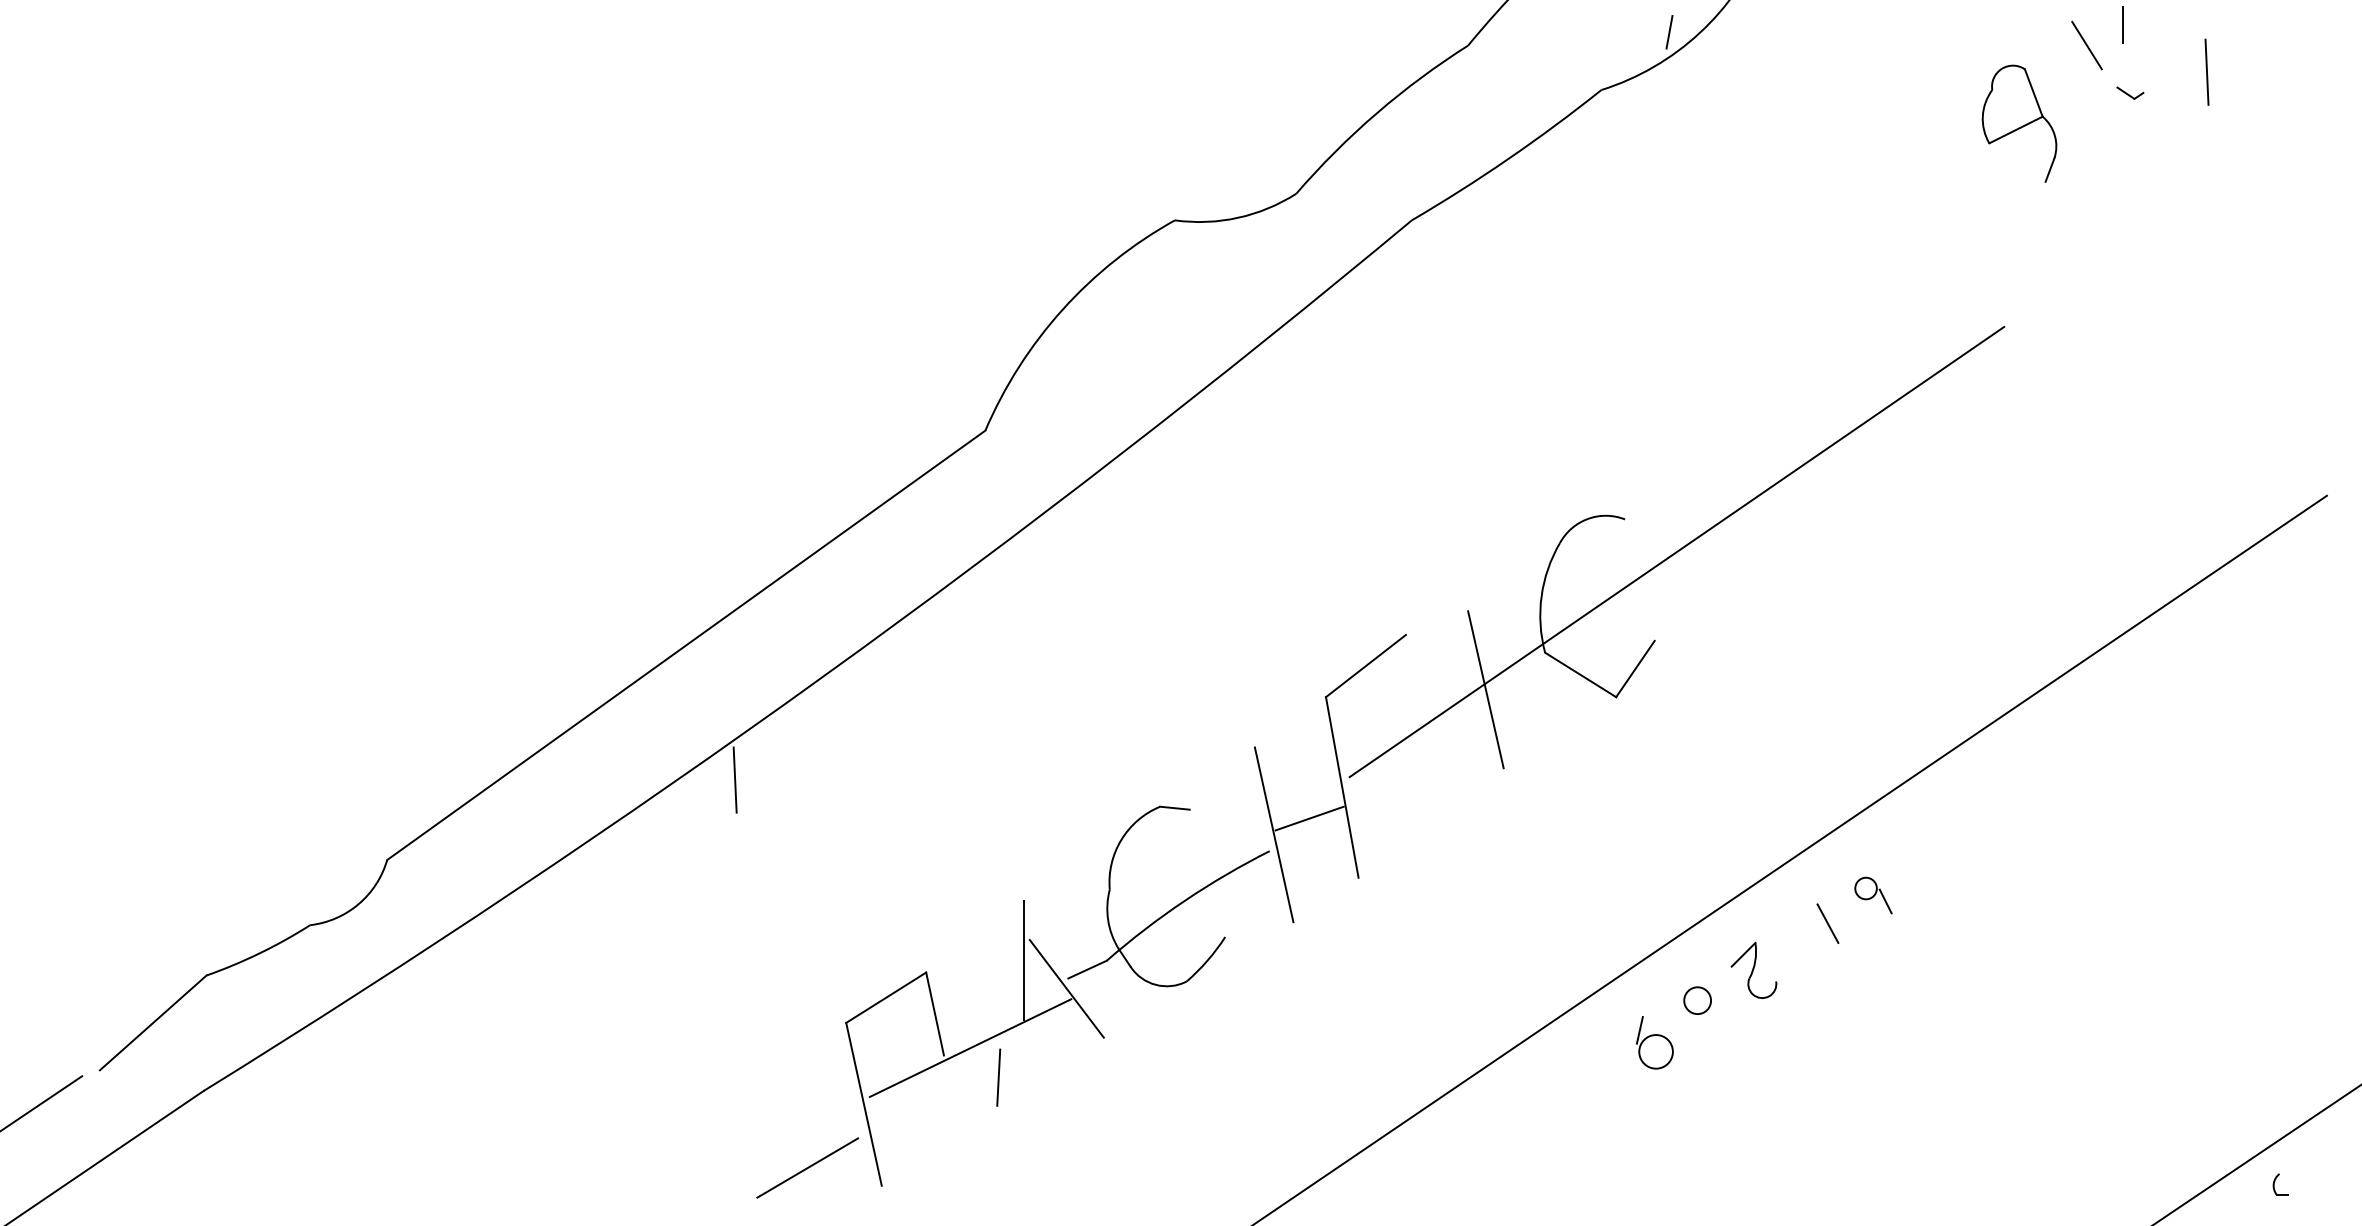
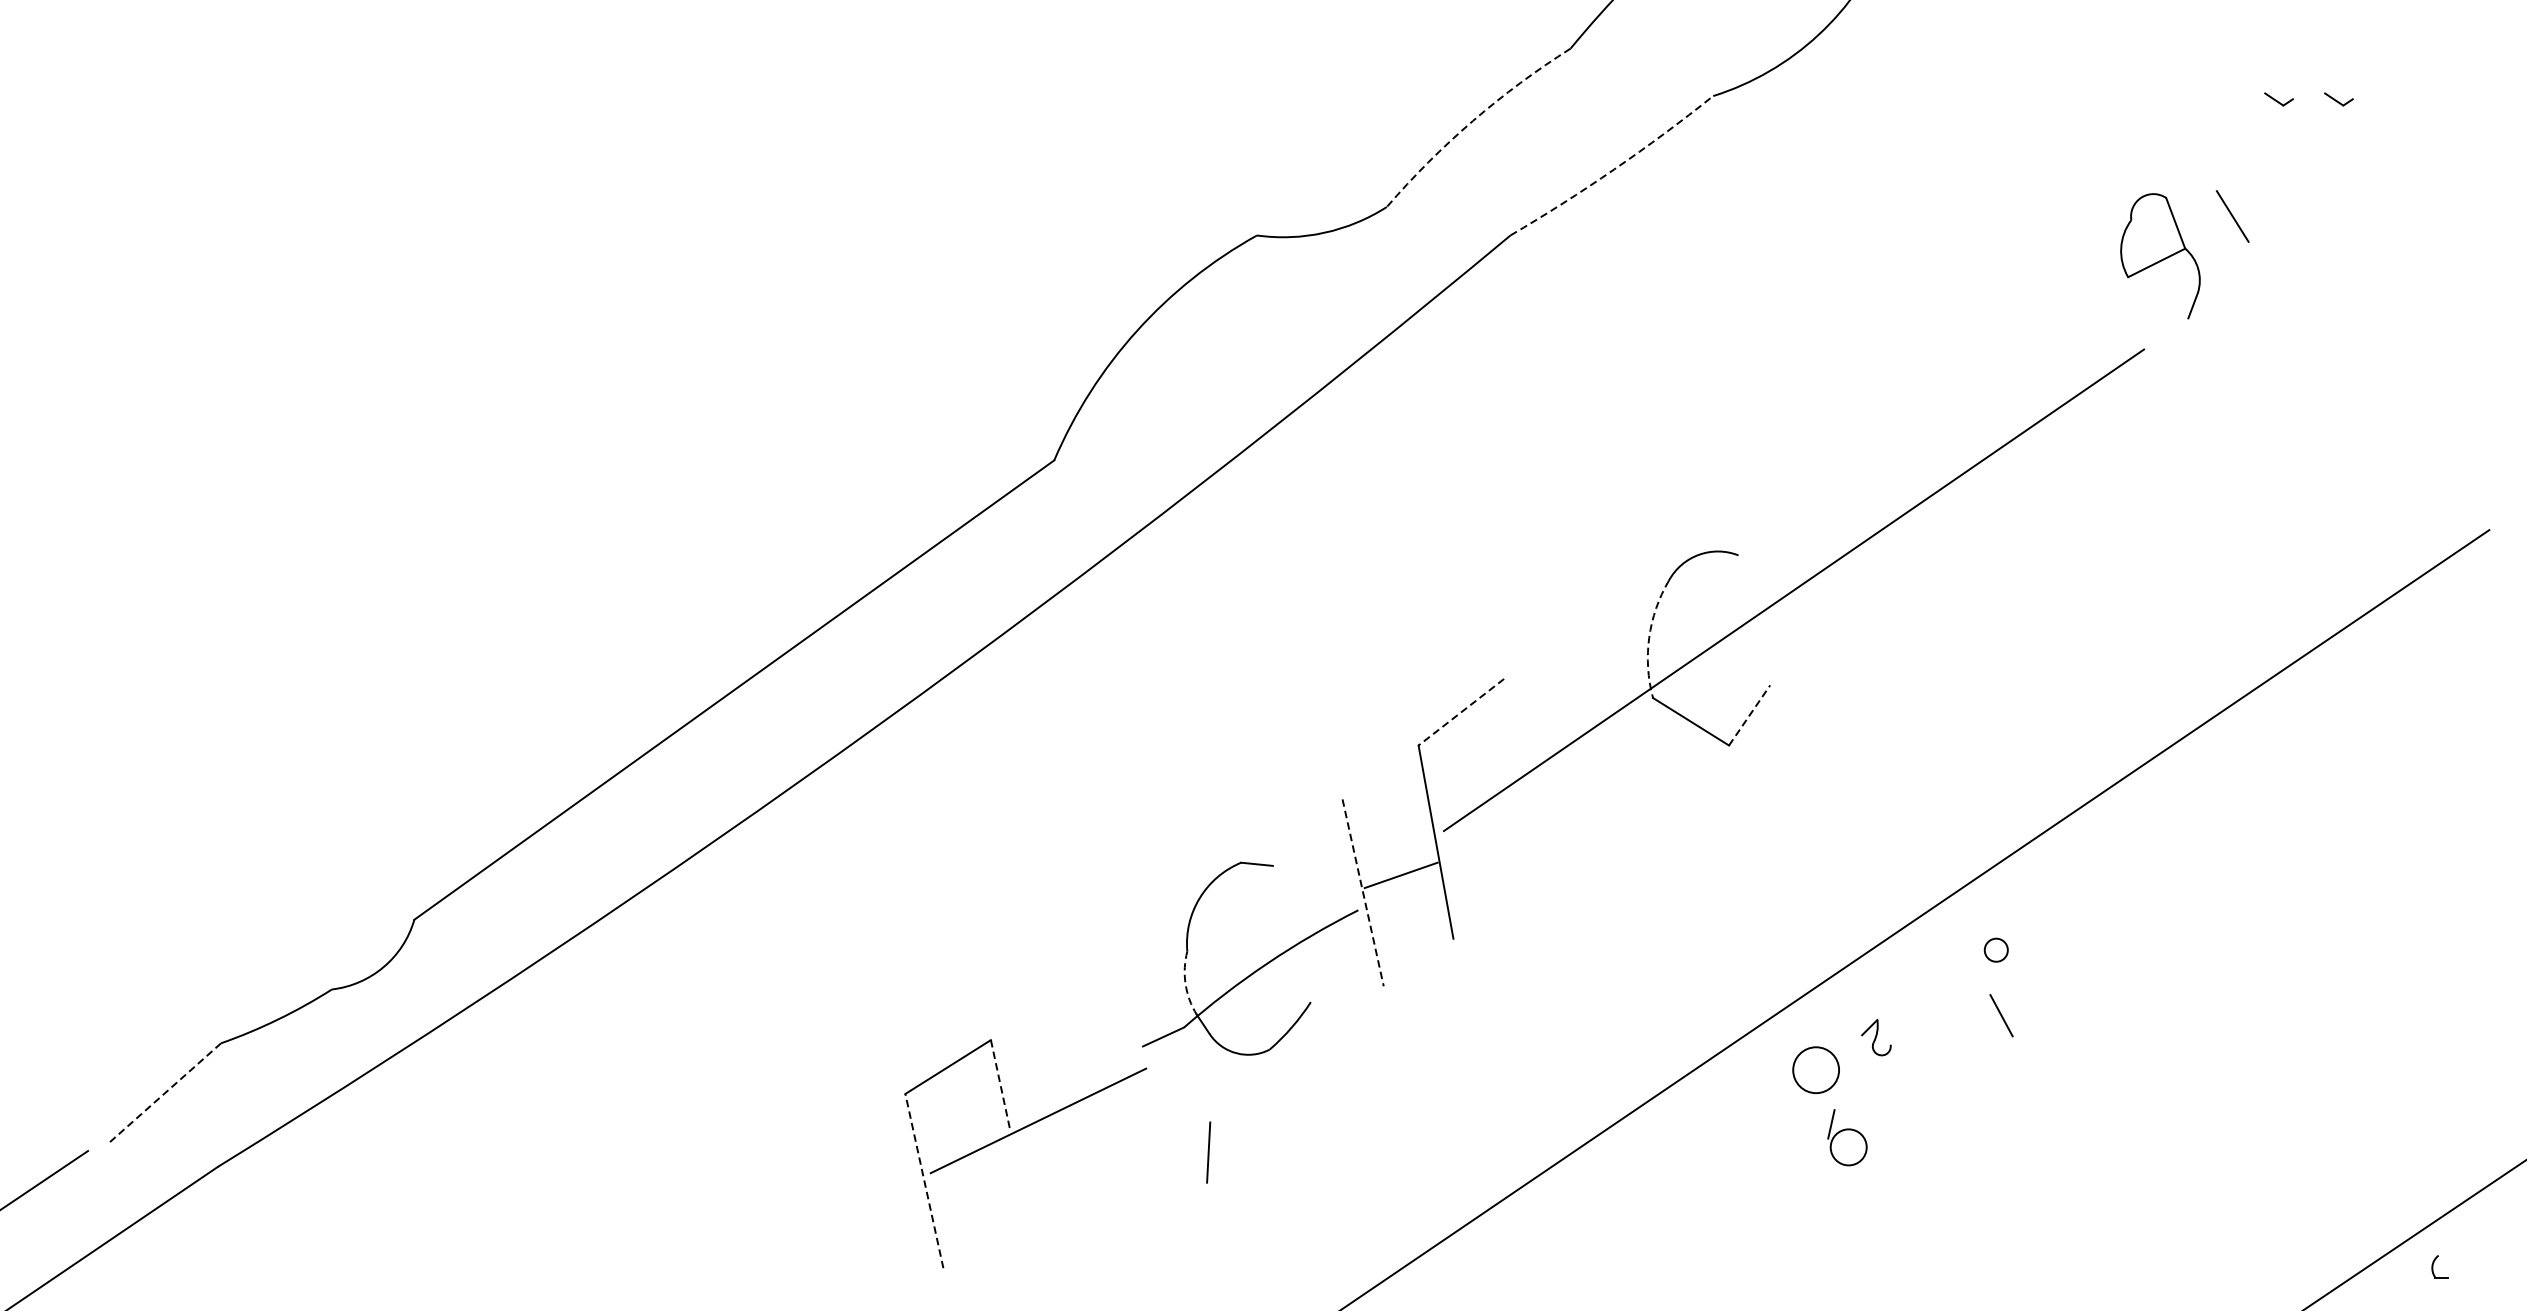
line: (2122, 24) -> (2270, 25), removed
line: (1669, 32) -> (1786, 34), removed
line: (2086, 45) -> (2232, 216), moved
line: (2206, 71) -> (2360, 76), removed
part: (2186, 92) -> (2339, 98), added
arc: (1376, 113) -> (1472, 121), solid -> dashed
part: (2019, 123) -> (2160, 255), moved
arc: (1508, 158) -> (1613, 169), solid -> dashed
arc: (1541, 596) -> (1649, 637), solid -> dashed
line: (1365, 666) -> (1460, 712), solid -> dashed
line: (1635, 668) -> (1749, 714), solid -> dashed
line: (1485, 689) -> (1589, 737), removed
line: (734, 779) -> (785, 833), removed
line: (1274, 835) -> (1363, 893), solid -> dashed
line: (1885, 901) -> (2017, 964), removed
arc: (1108, 920) -> (1185, 984), solid -> dashed
line: (1827, 923) -> (2001, 1015), moved
line: (1023, 960) -> (1095, 1027), removed
part: (1753, 969) -> (1875, 1036), size x0.6
line: (1066, 988) -> (1141, 1057), removed
circle: (1697, 1000) -> (1816, 1070), size x1.6
line: (935, 1014) -> (1000, 1084), solid -> dashed
line: (152, 1023) -> (163, 1094), solid -> dashed
part: (1654, 1042) -> (1847, 1137), moved
line: (998, 1077) -> (1208, 1152), moved
line: (863, 1103) -> (923, 1180), solid -> dashed
line: (807, 1167) -> (863, 1248), removed

